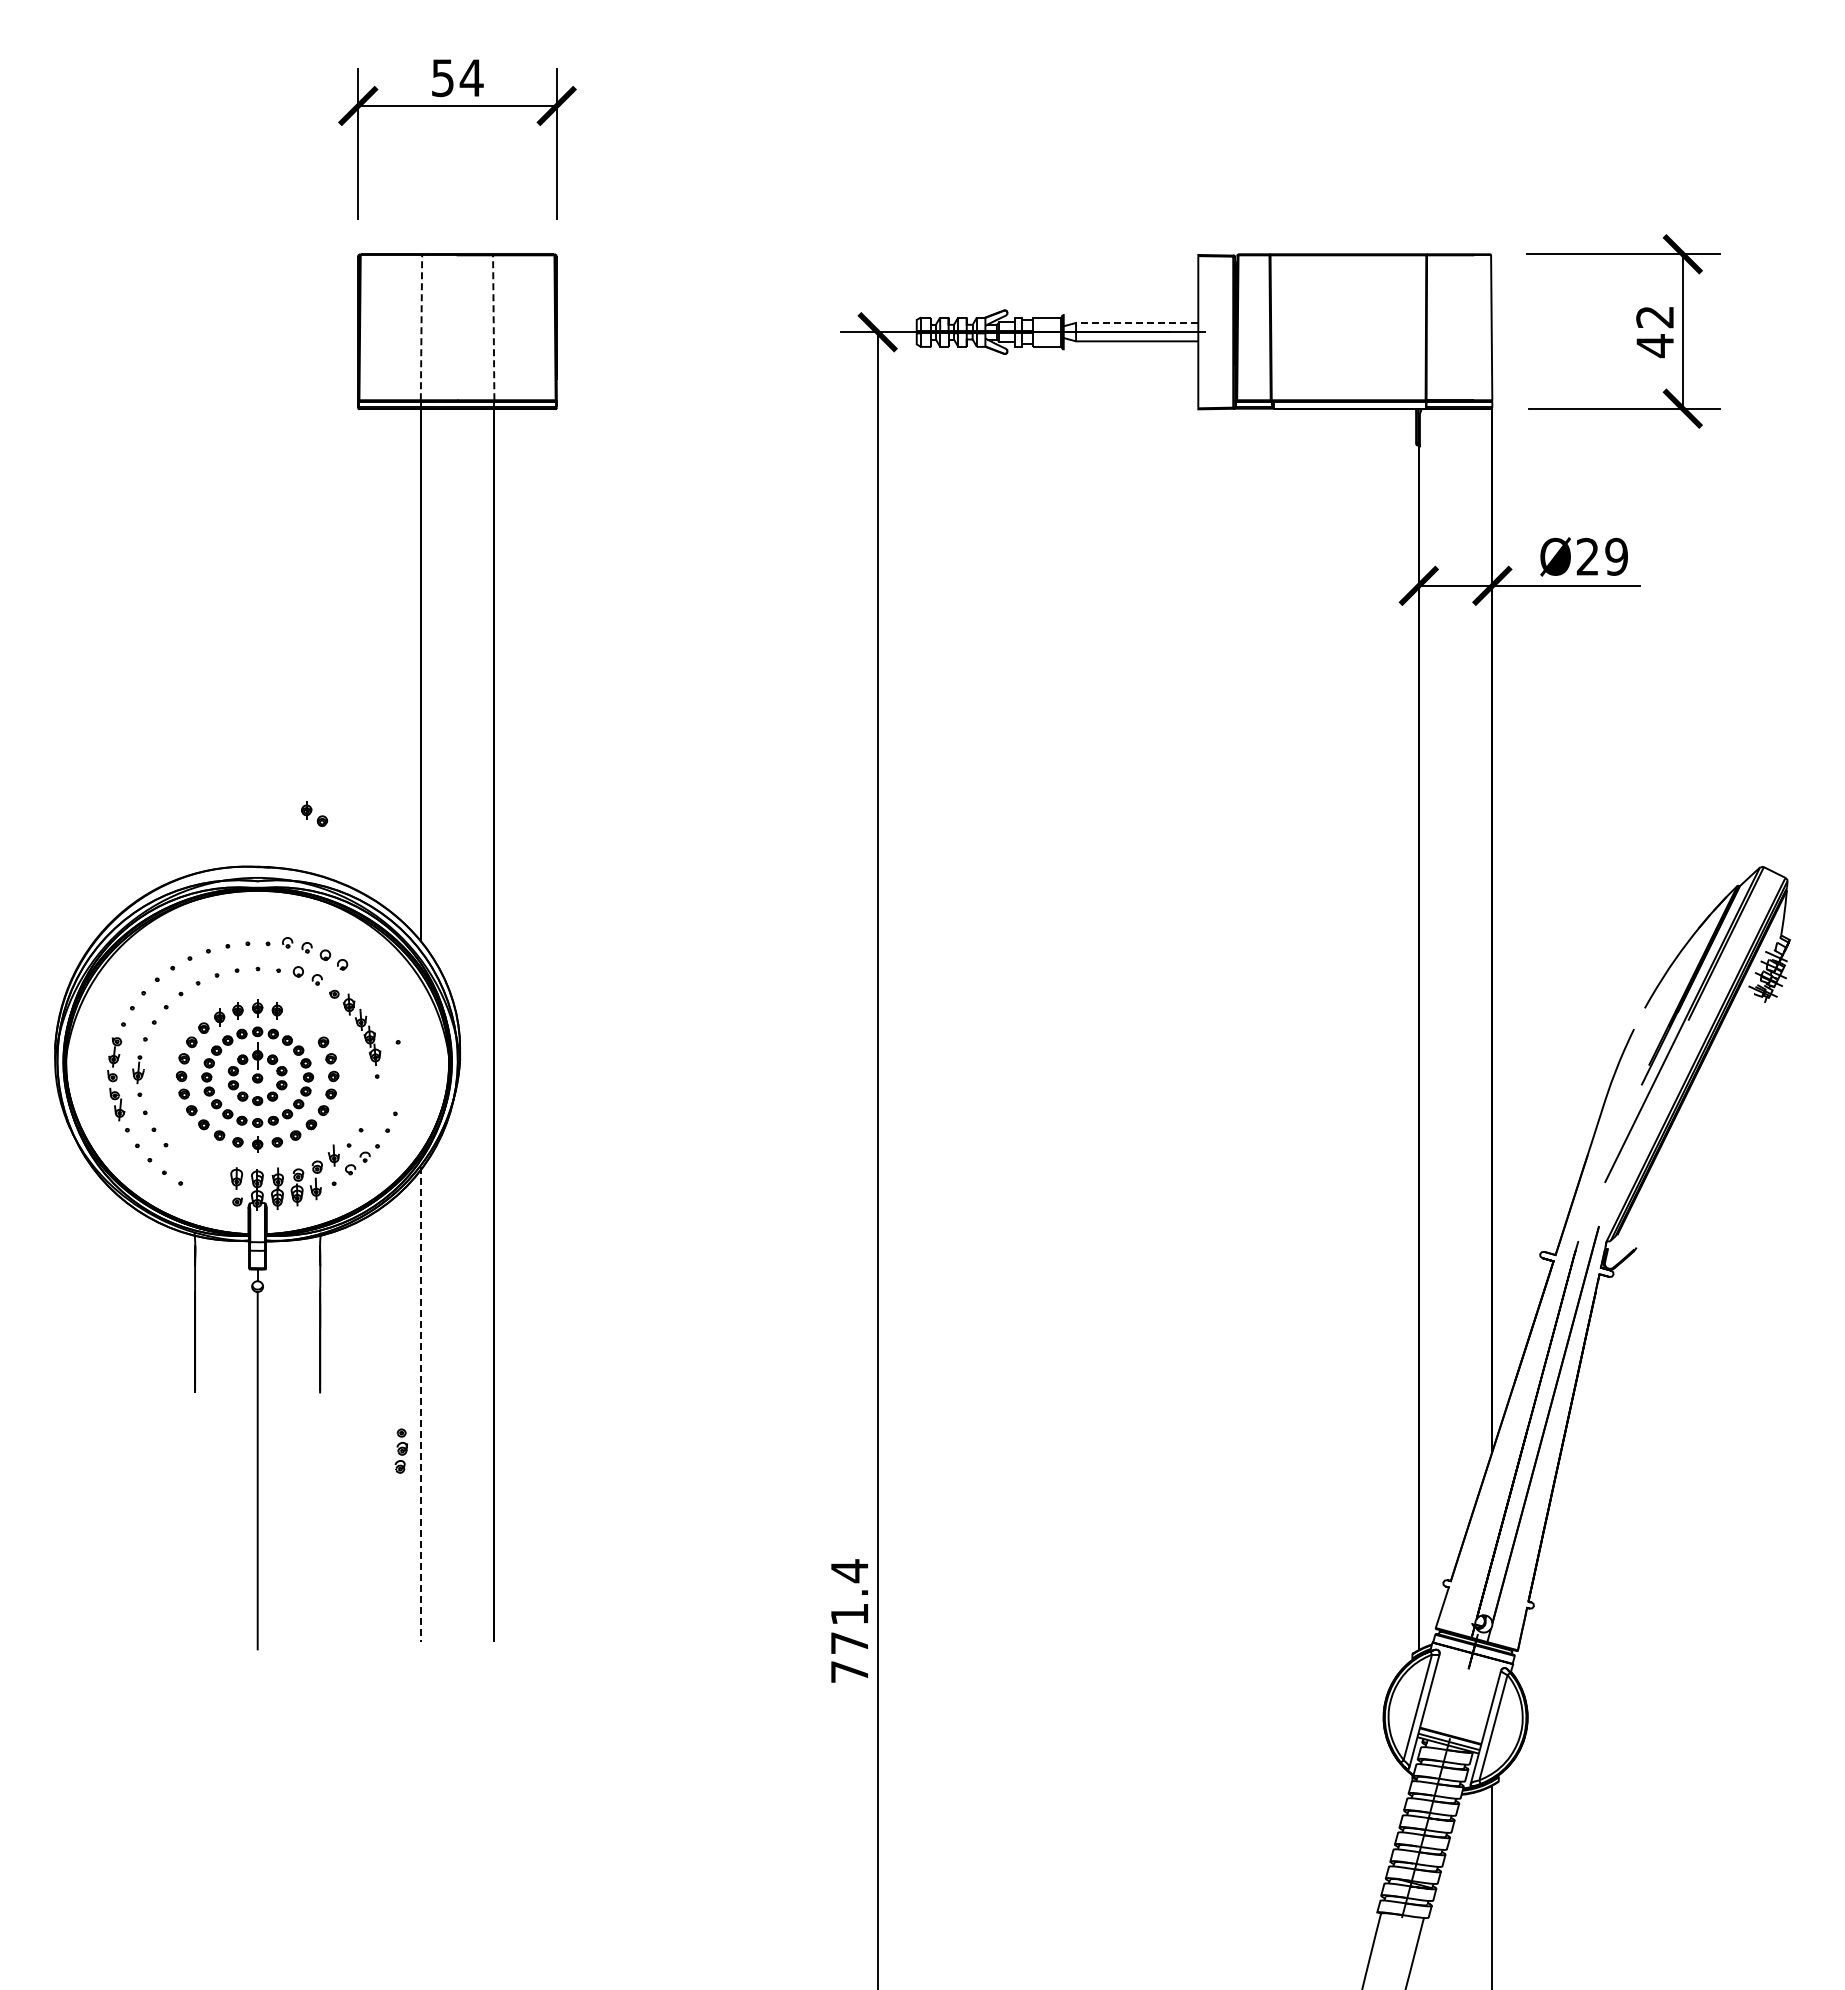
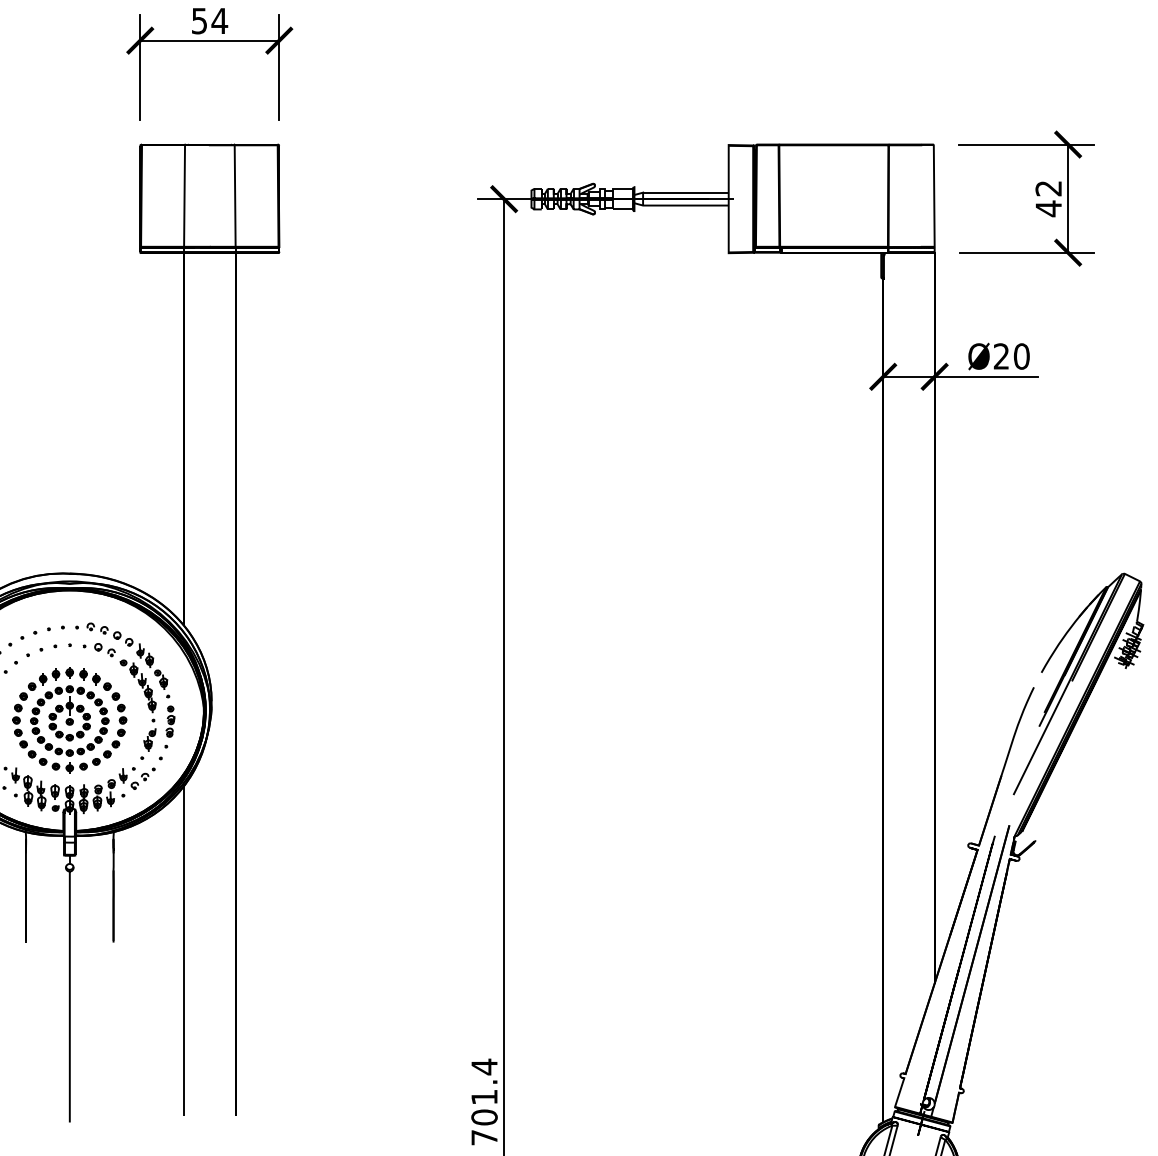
line: (1136, 322) -> (685, 192), dashed -> solid
line: (421, 327) -> (184, 195), dashed -> solid
line: (493, 327) -> (234, 195), dashed -> solid
text: (1616, 556) -> (1021, 356), Ø29 -> Ø20
part: (314, 813) -> (101, 681), moved
part: (374, 999) -> (151, 666), added
part: (372, 1104) -> (150, 740), added
part: (198, 1174) -> (28, 789), added
line: (420, 1405) -> (183, 950), dashed -> solid
part: (400, 1450) -> (169, 721), moved
text: (849, 1642) -> (484, 1117), 771.4 -> 701.4

